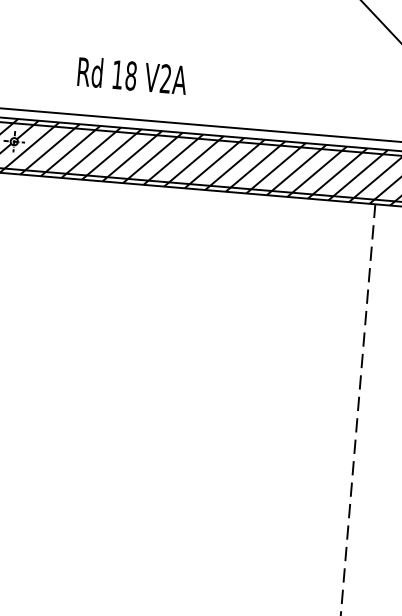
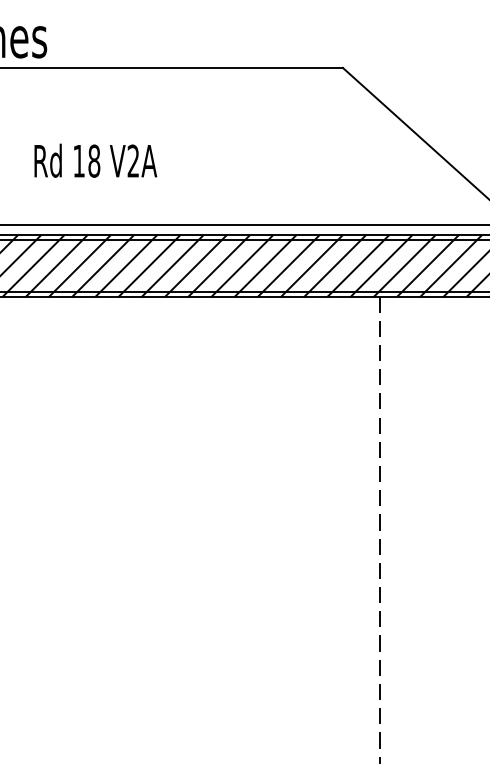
text: (132, 75) -> (95, 160), moved

